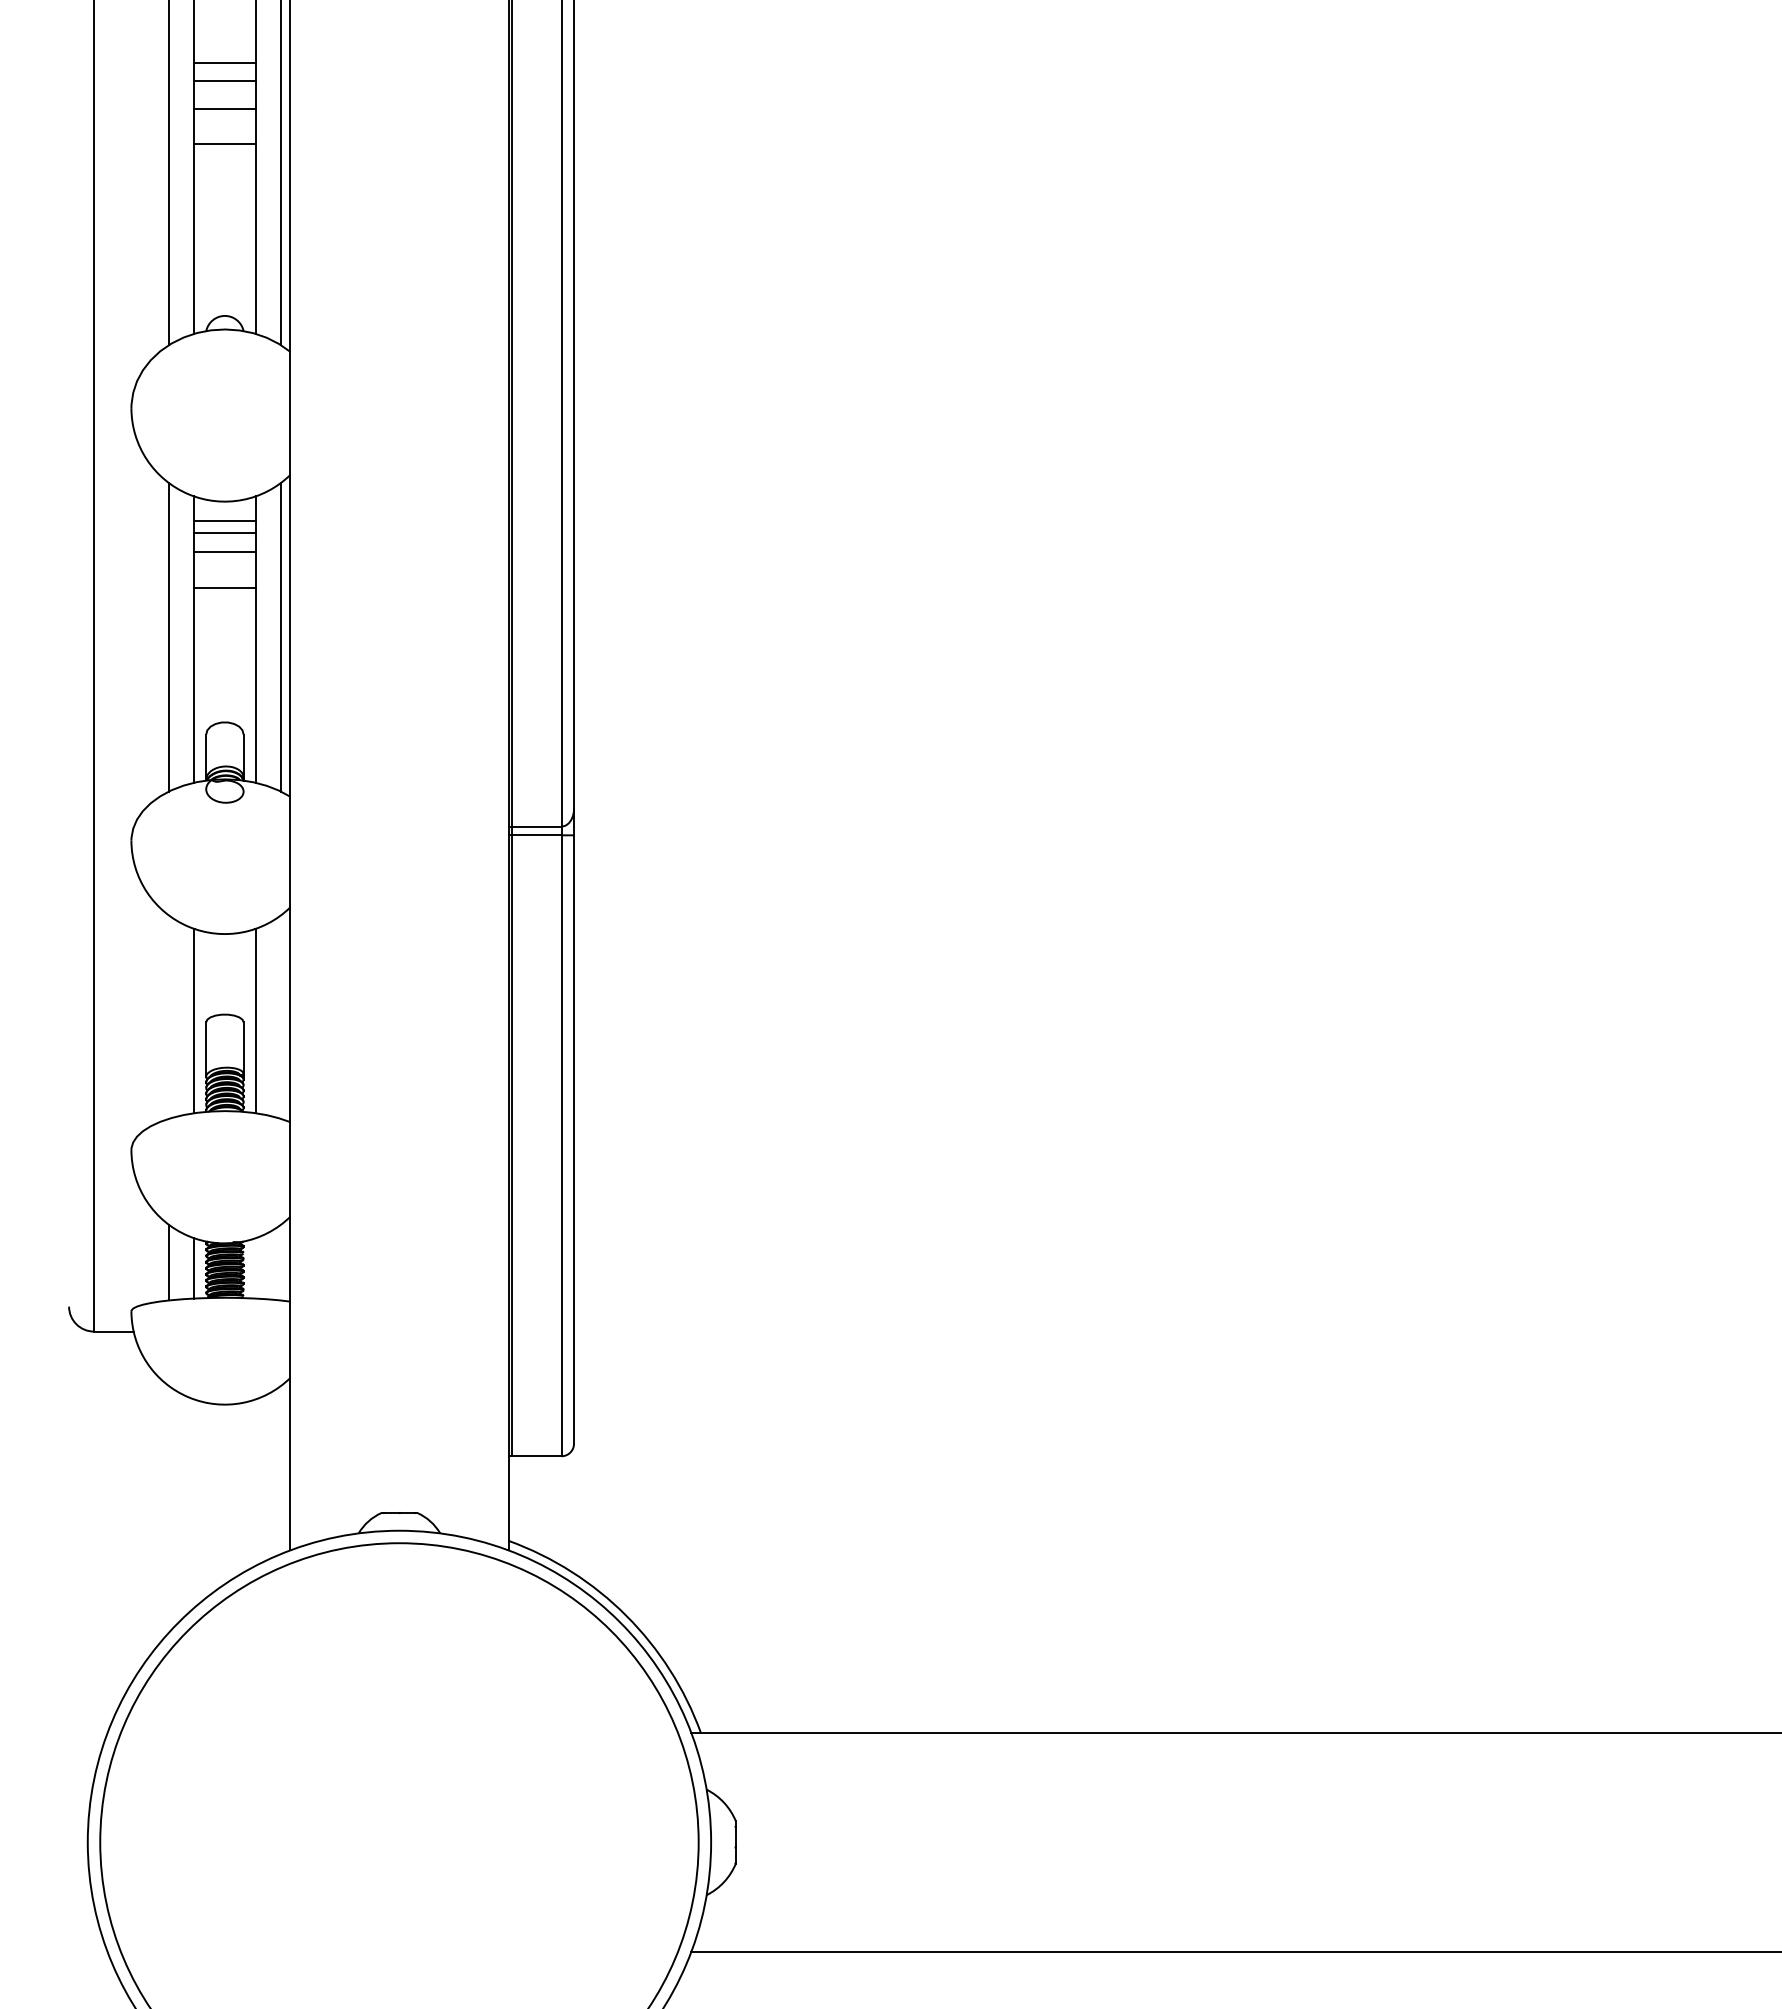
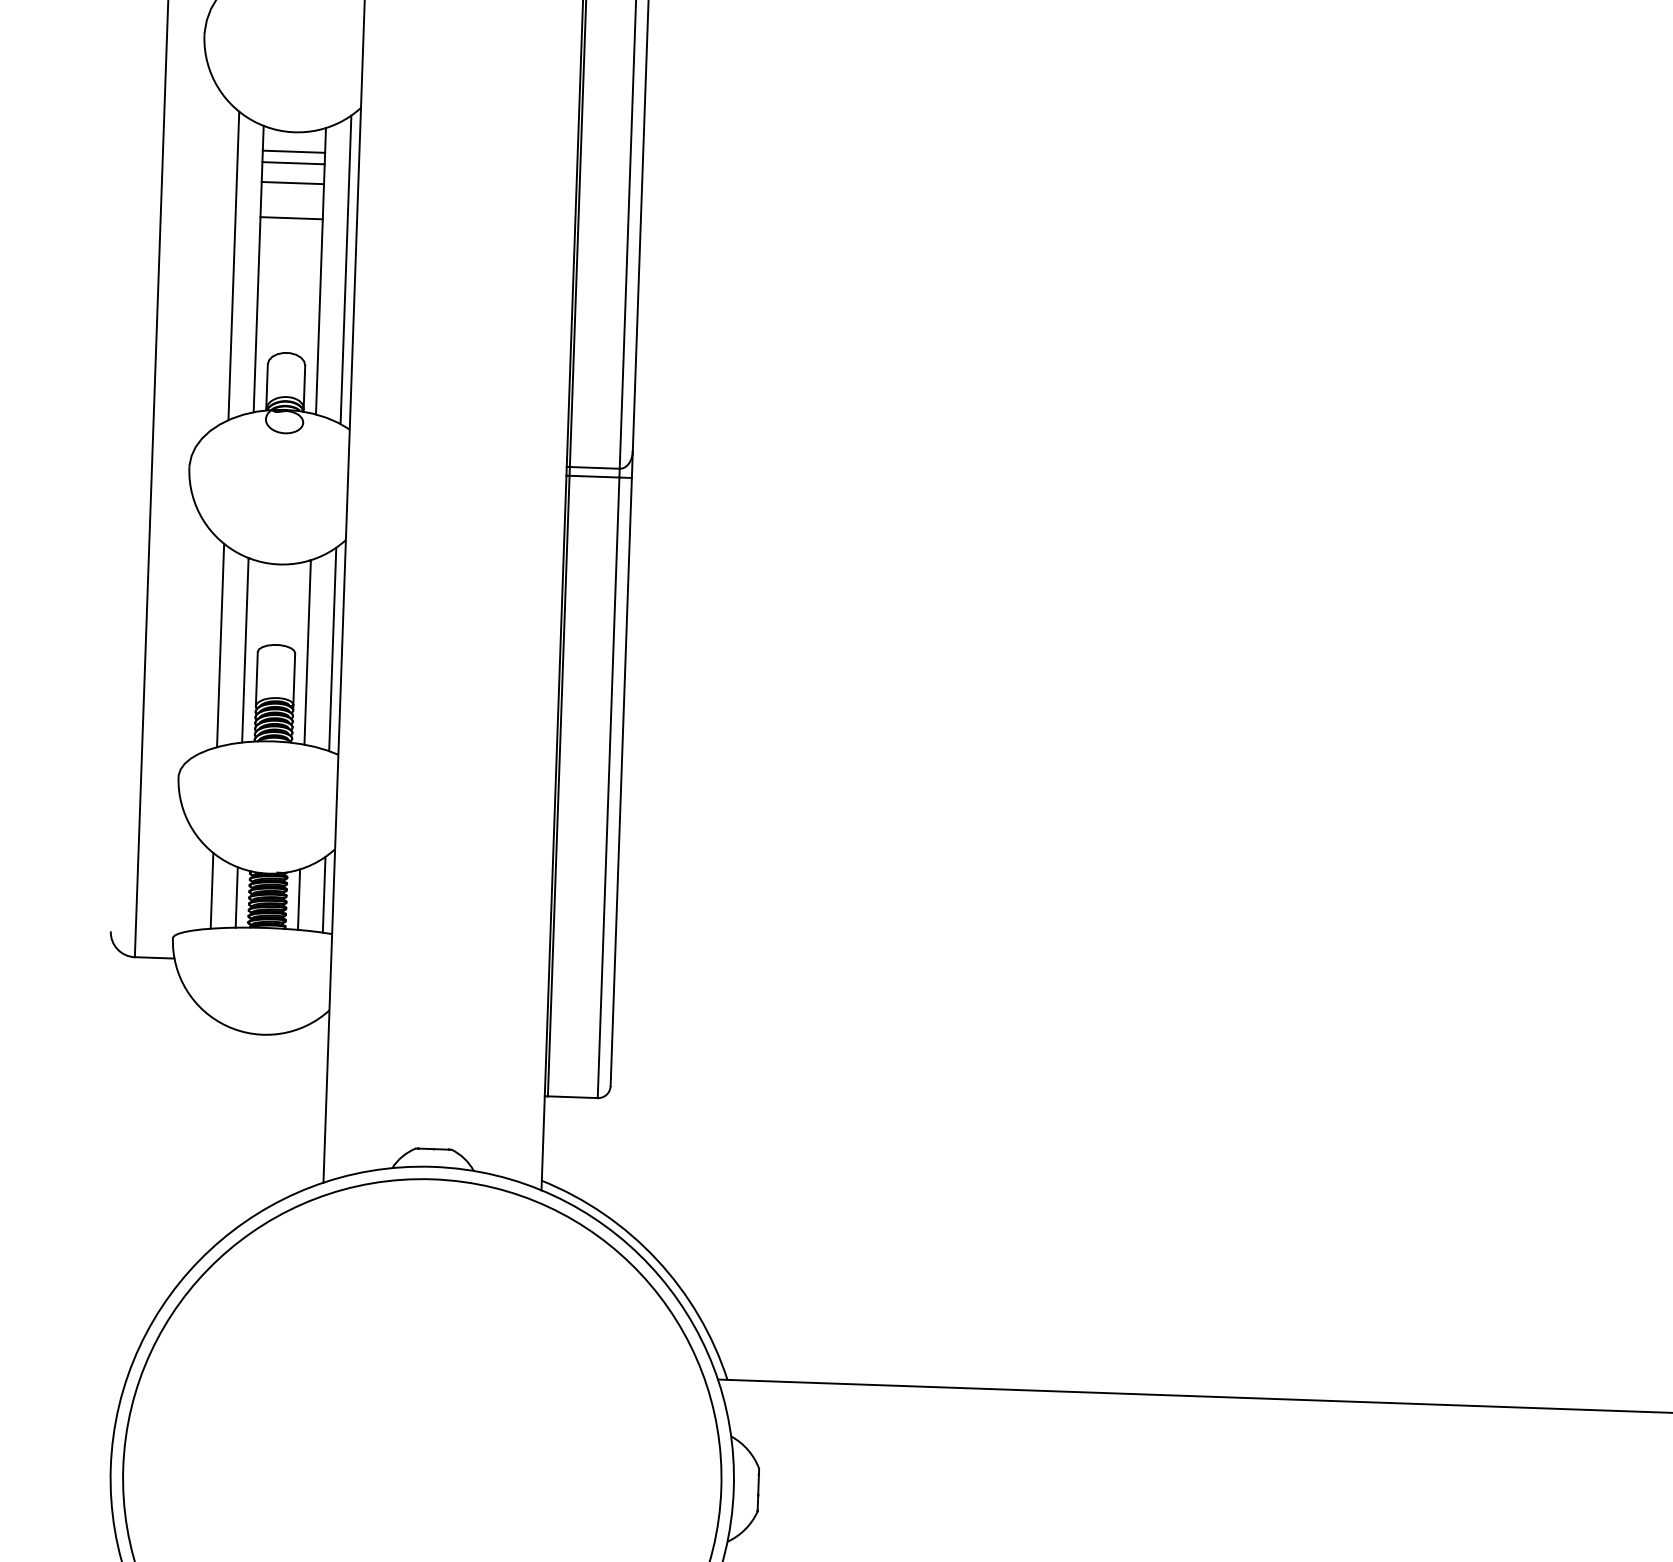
line: (168, 1016) -> (220, 644), added
line: (281, 1016) -> (333, 648), added
line: (281, 1262) -> (324, 894), added
line: (256, 1268) -> (299, 899), added

